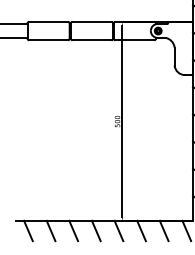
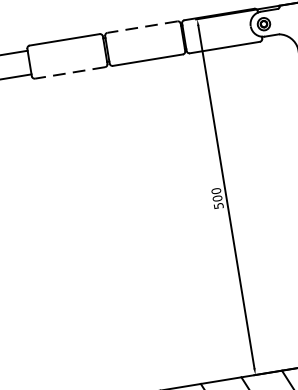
line: (91, 21) -> (141, 26), solid -> dashed
line: (48, 40) -> (69, 73), solid -> dashed

